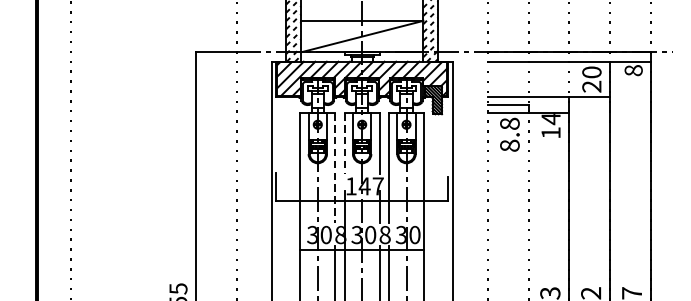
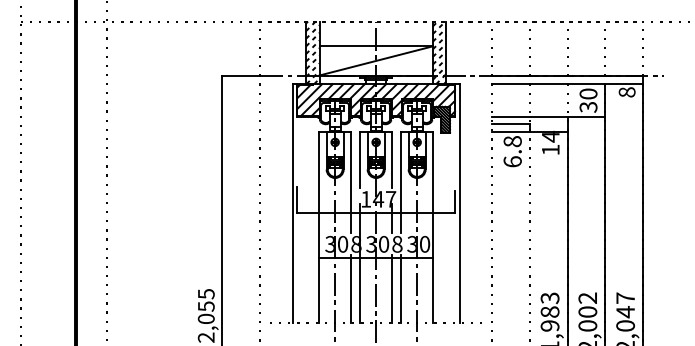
text: (591, 85) -> (588, 106), 20 -> 30
line: (344, 144) -> (359, 160), dashed -> solid
text: (509, 145) -> (512, 161), 8.8 -> 6.8
line: (335, 168) -> (351, 182), dashed -> solid

